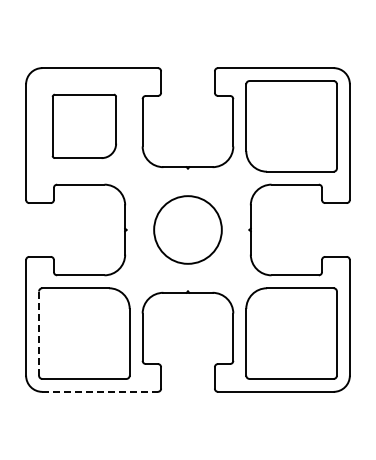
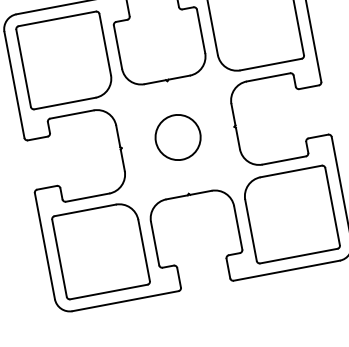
part: (84, 126) -> (65, 60), size x1.43
circle: (187, 229) -> (177, 137), size x0.71
line: (39, 333) -> (59, 258), dashed -> solid
line: (100, 391) -> (125, 300), dashed -> solid

